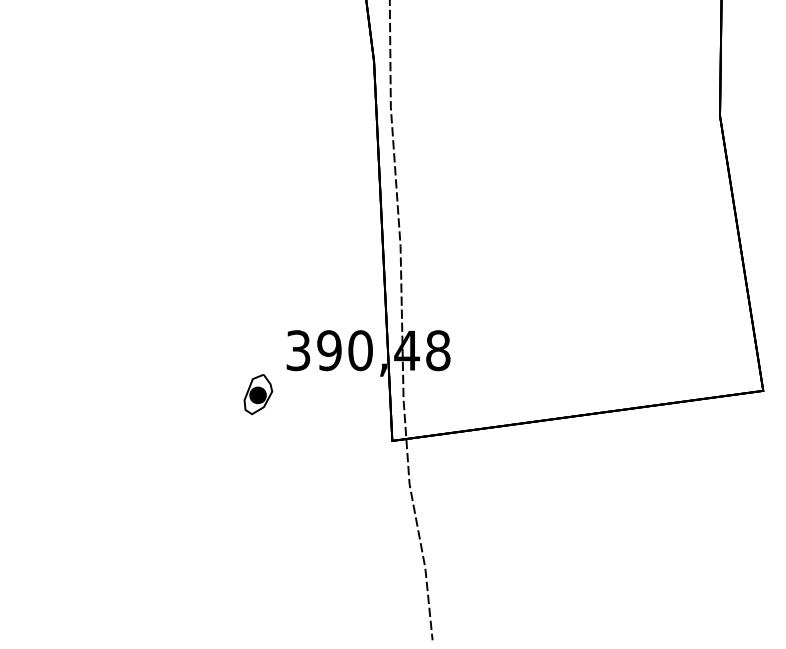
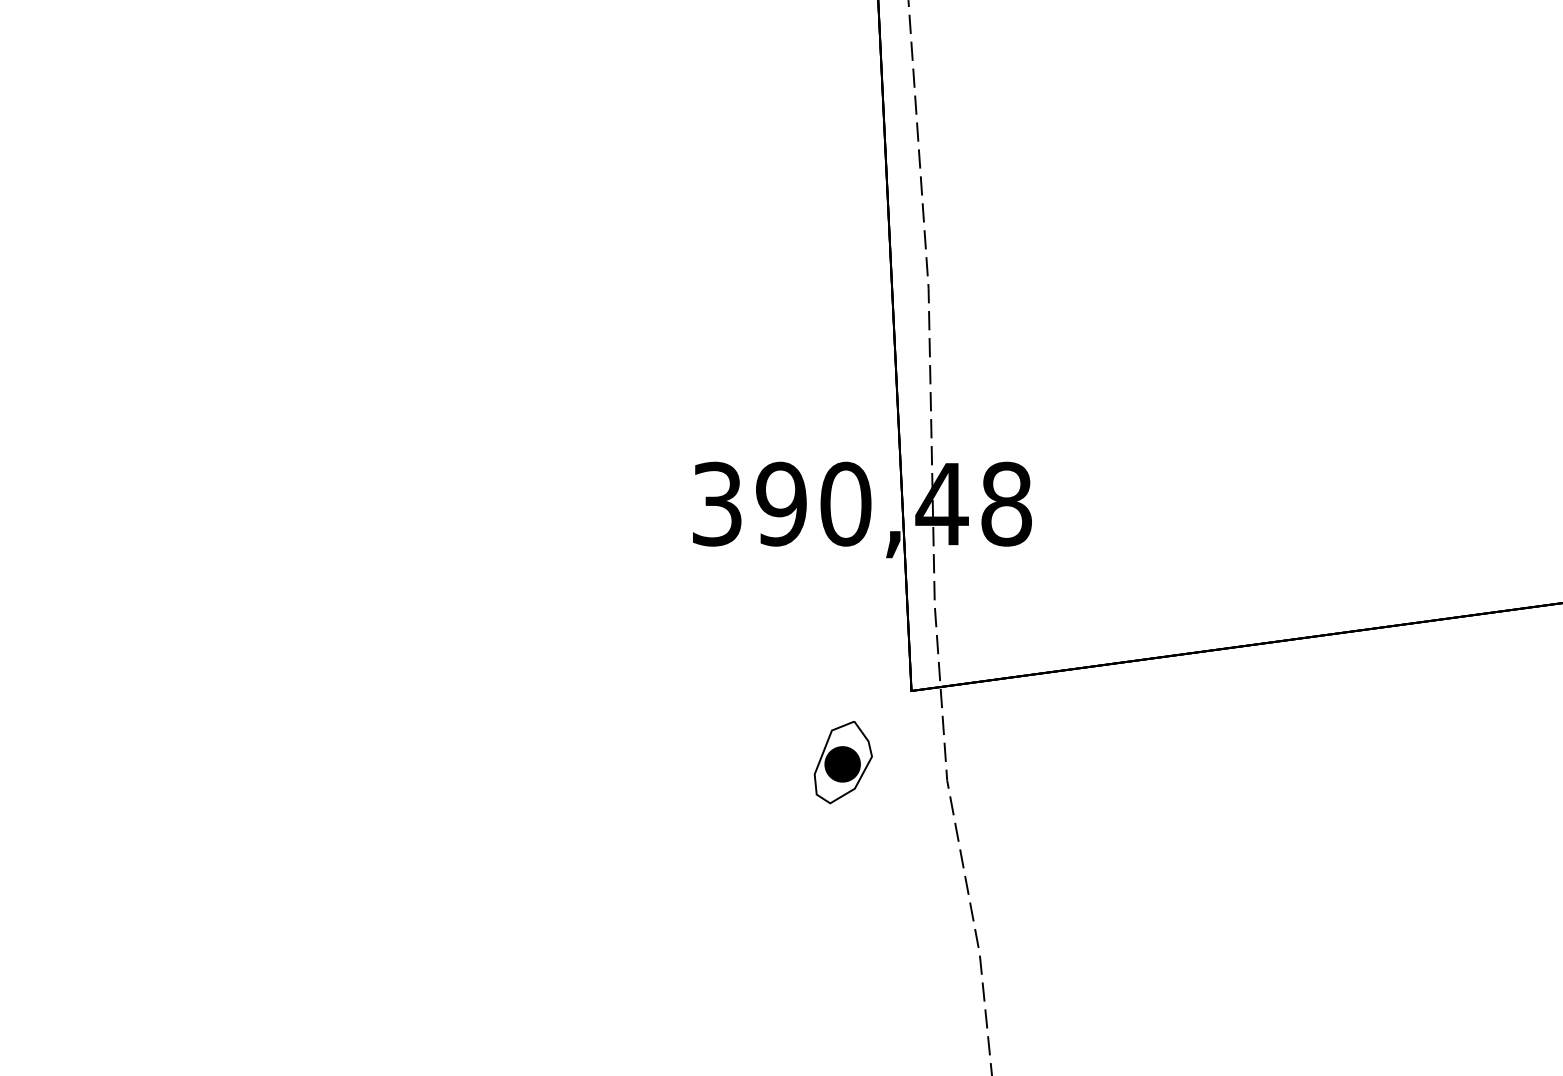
part: (258, 394) -> (843, 762), moved

